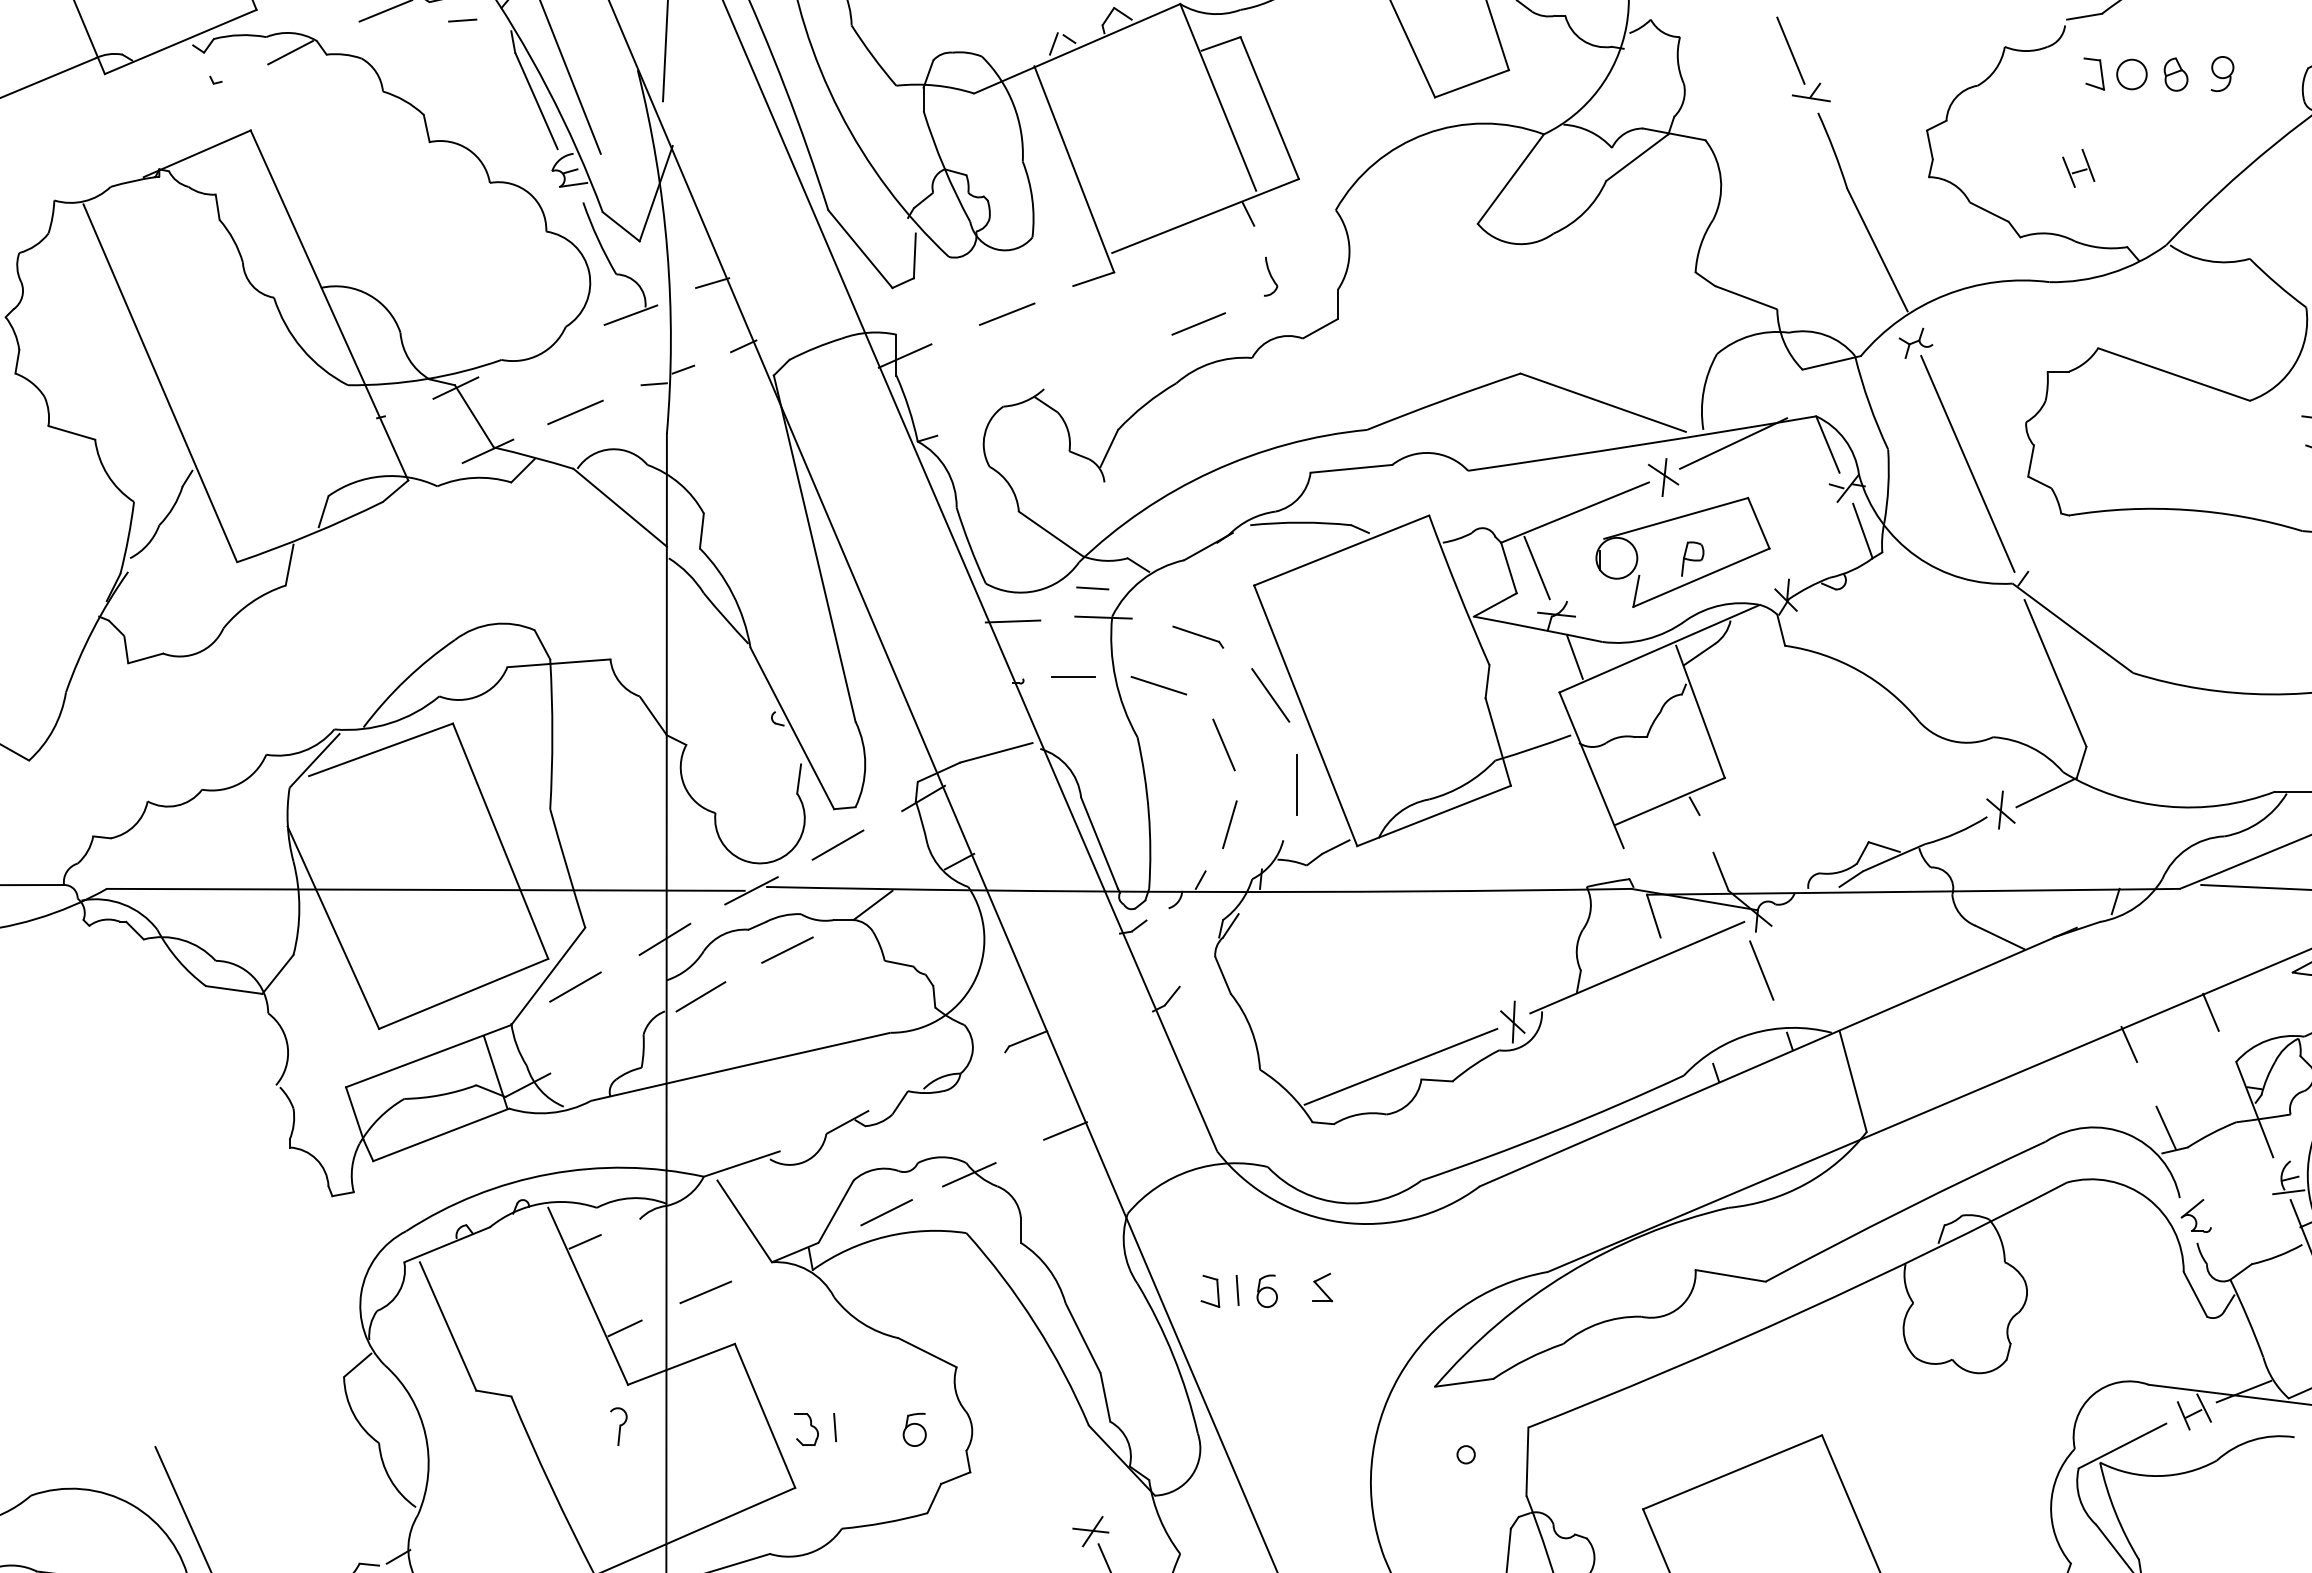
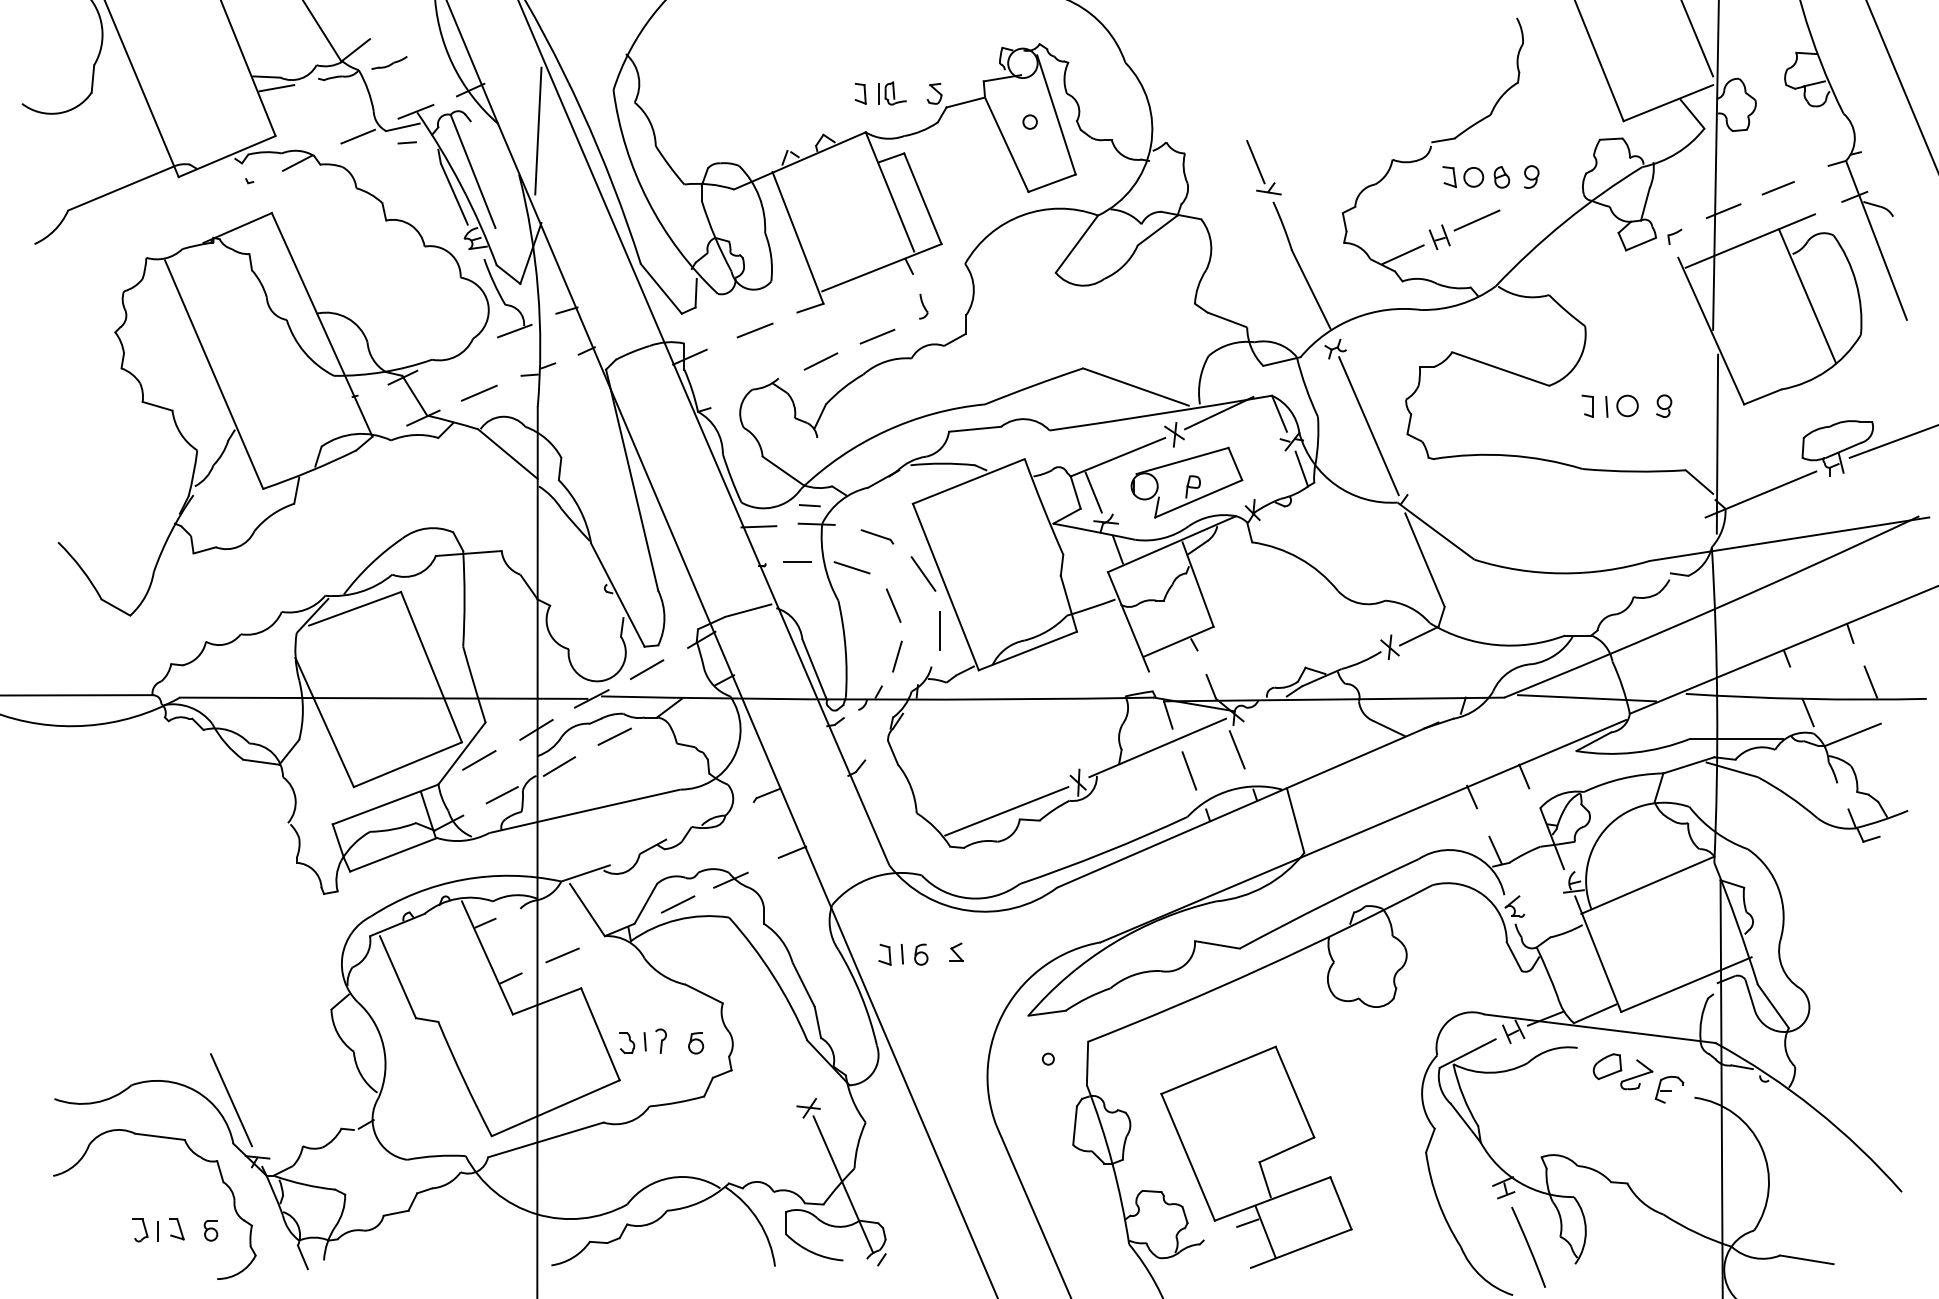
line: (2136, 142) -> (1476, 220), added
line: (2020, 195) -> (1402, 254), added
line: (1109, 362) -> (820, 361), added
line: (1687, 1002) -> (1189, 770), added
line: (610, 1042) -> (501, 795), added
part: (617, 1425) -> (660, 1040), moved

